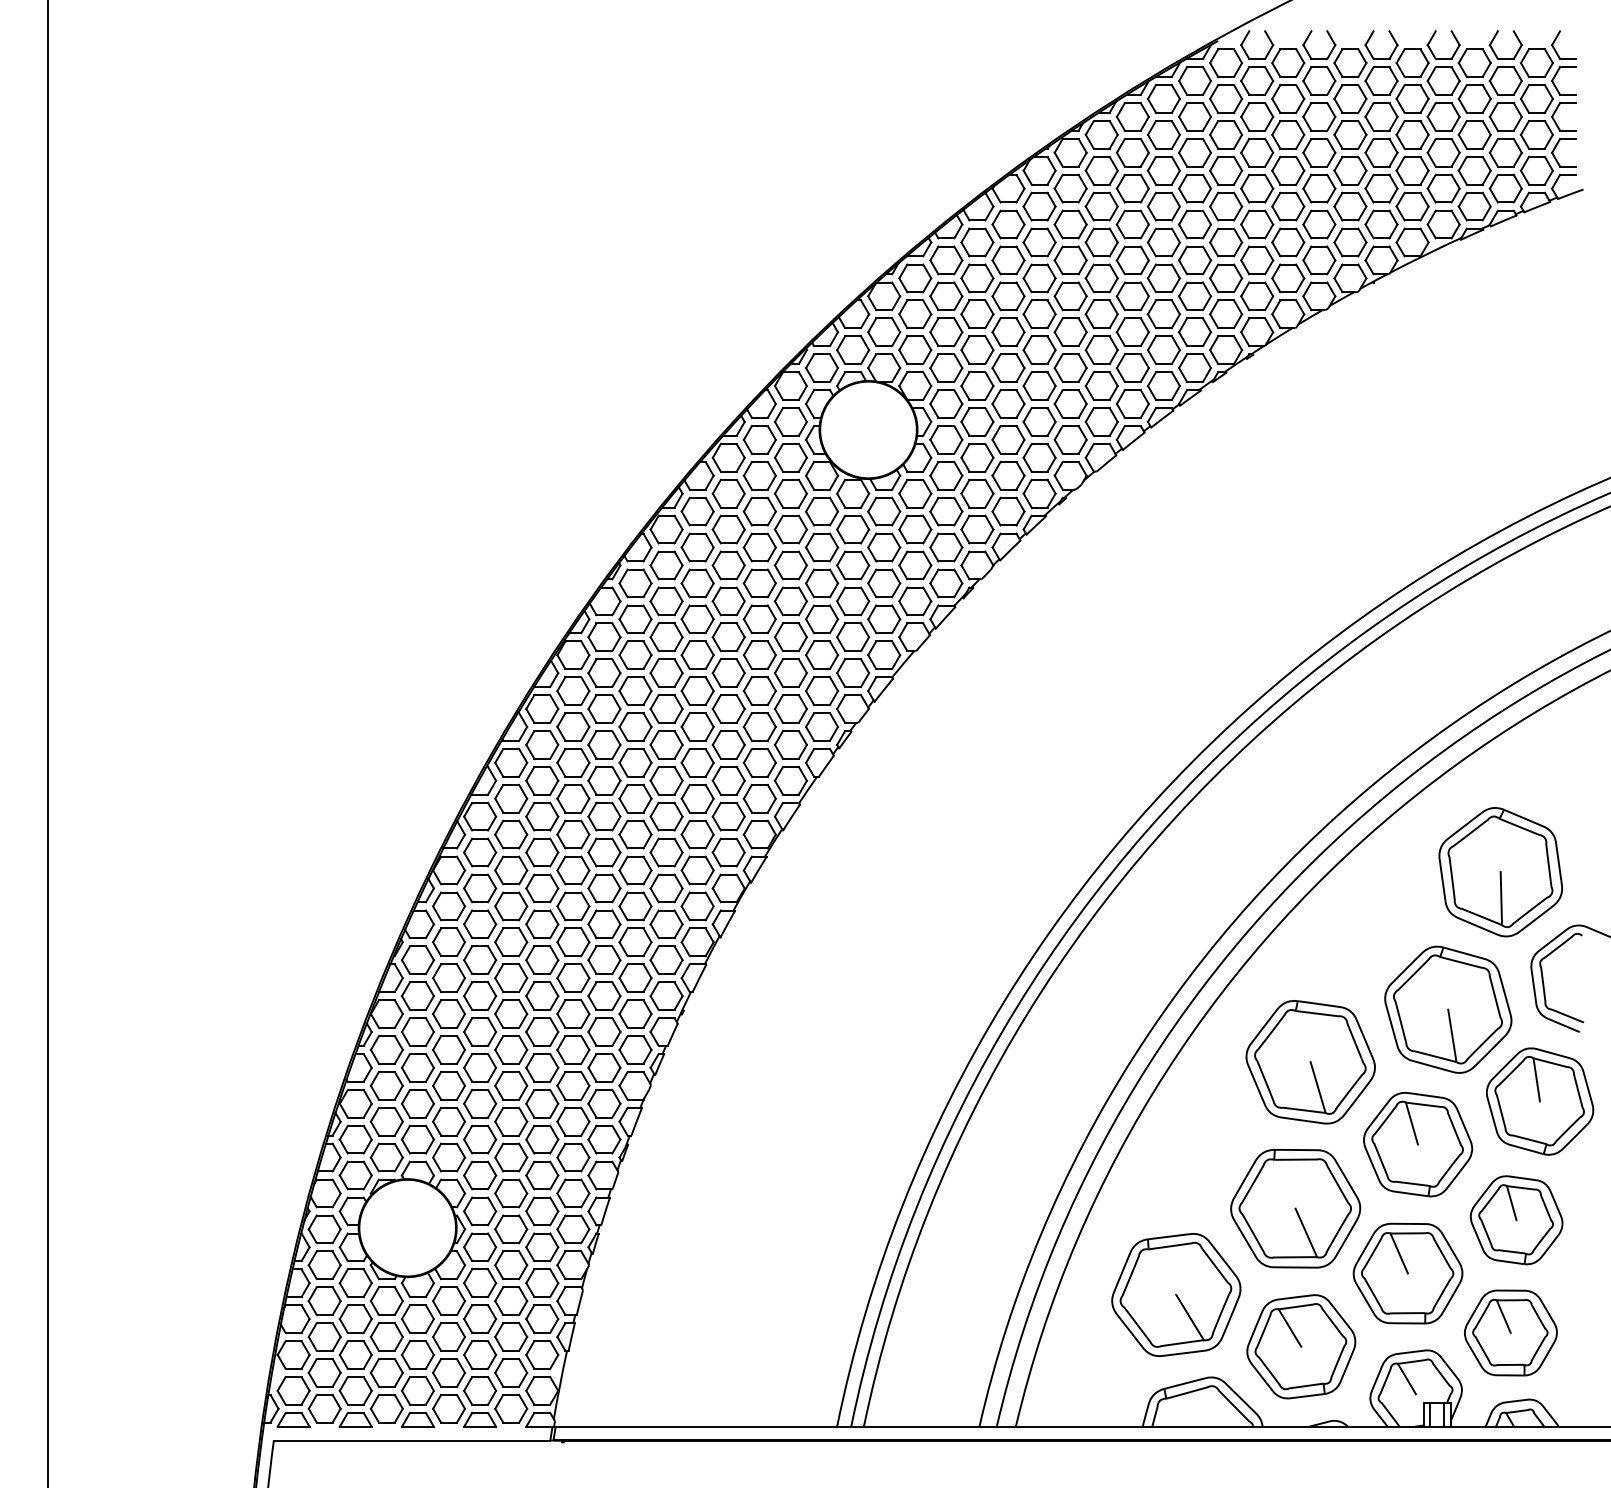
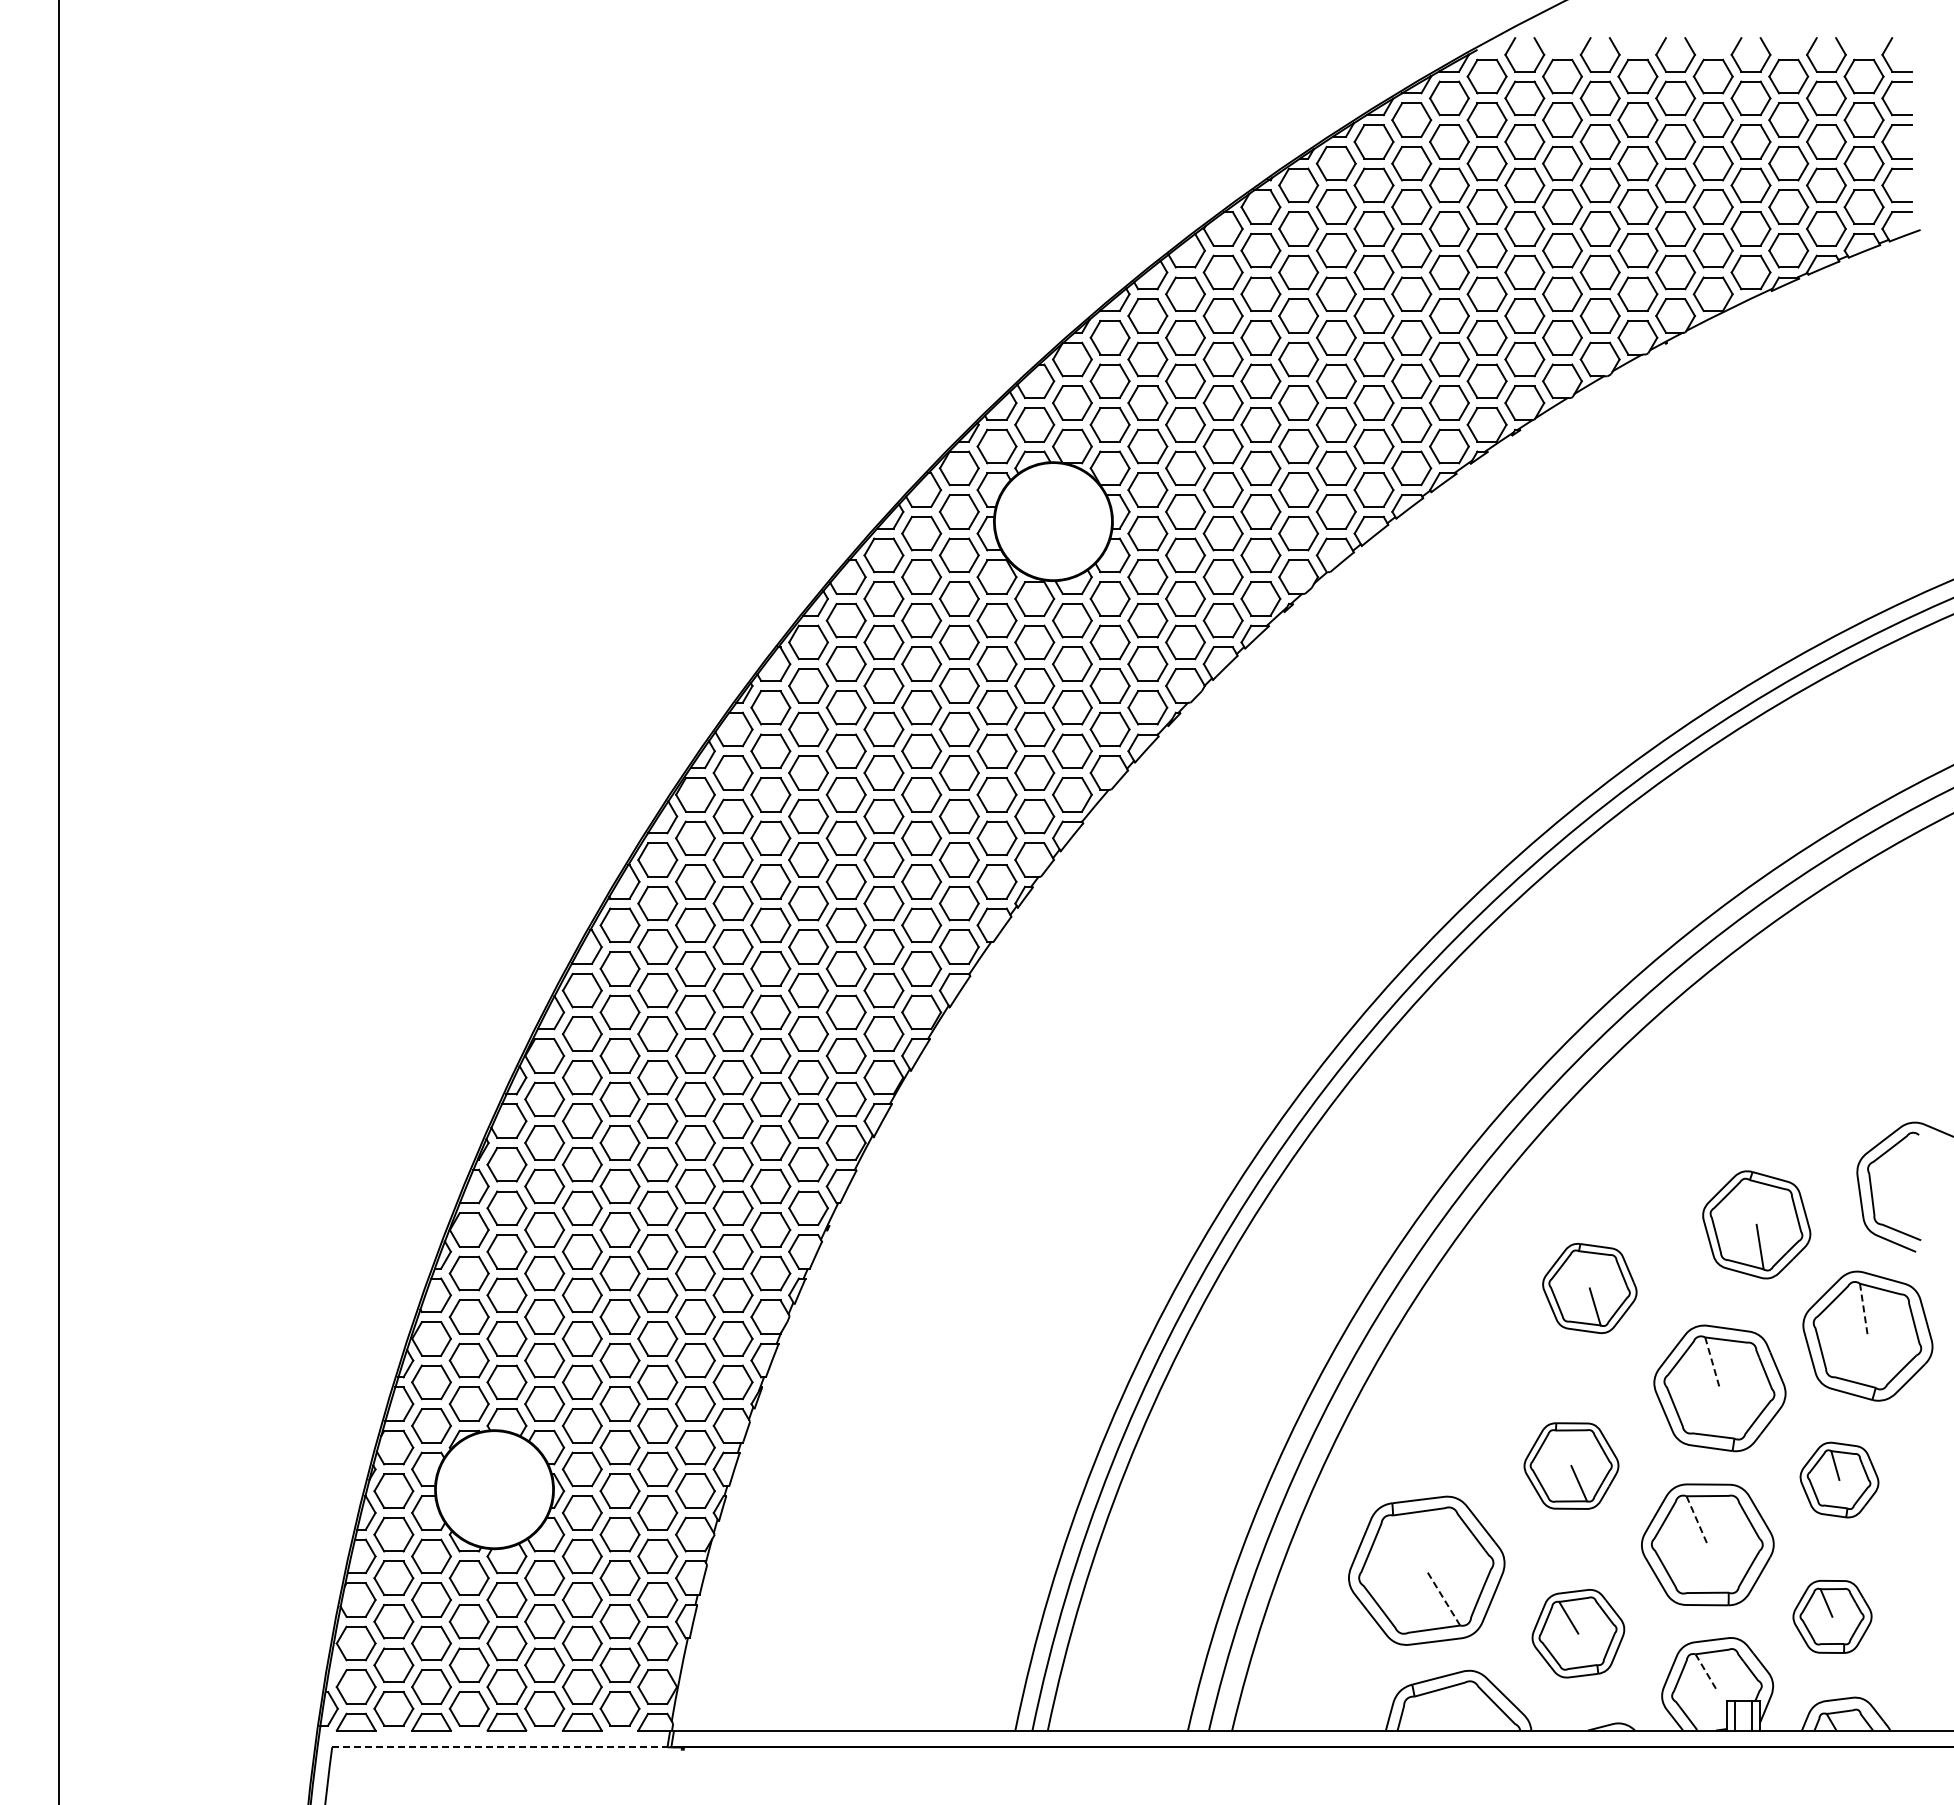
part: (1500, 871) -> (1820, 1057), removed
part: (1448, 1009) -> (1756, 1224), size x0.7
part: (1310, 1062) -> (1589, 1288), size x0.6
line: (1536, 1080) -> (1863, 1310), solid -> dashed
line: (1411, 1124) -> (1712, 1363), solid -> dashed
part: (1295, 1208) -> (1571, 1465), size x0.6
part: (1516, 1219) -> (1839, 1479), size x0.7
line: (1399, 1253) -> (1697, 1520), solid -> dashed
line: (1190, 1317) -> (1443, 1597), solid -> dashed
part: (1510, 1332) -> (1832, 1616), size x0.7
part: (1301, 1346) -> (1578, 1633), size x0.7
line: (1406, 1379) -> (1706, 1673), solid -> dashed
line: (411, 1440) -> (499, 1747), solid -> dashed

